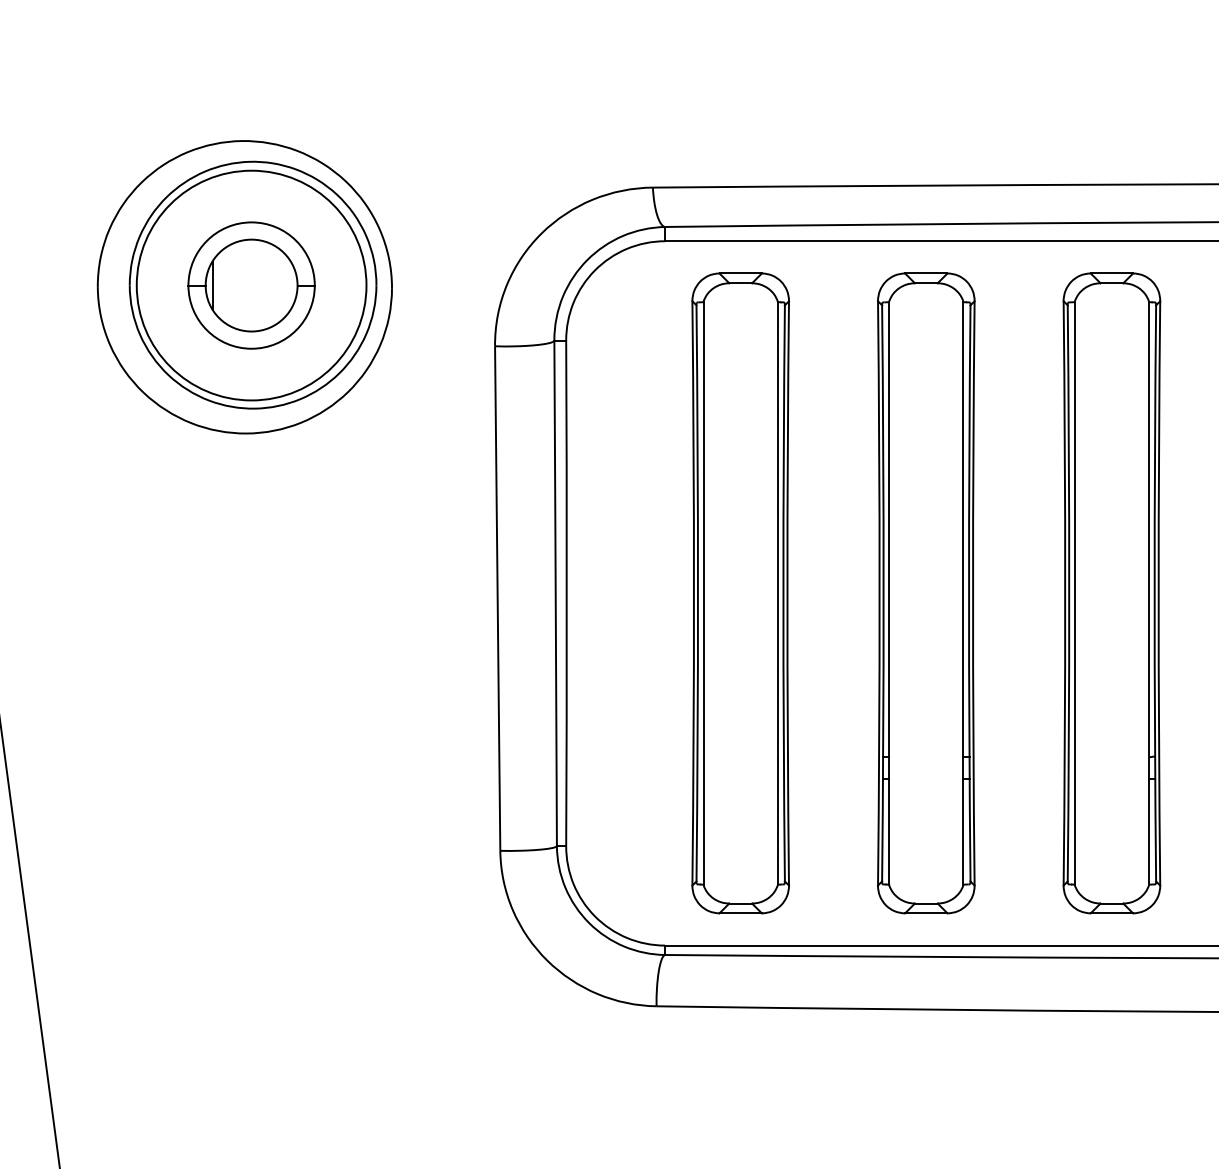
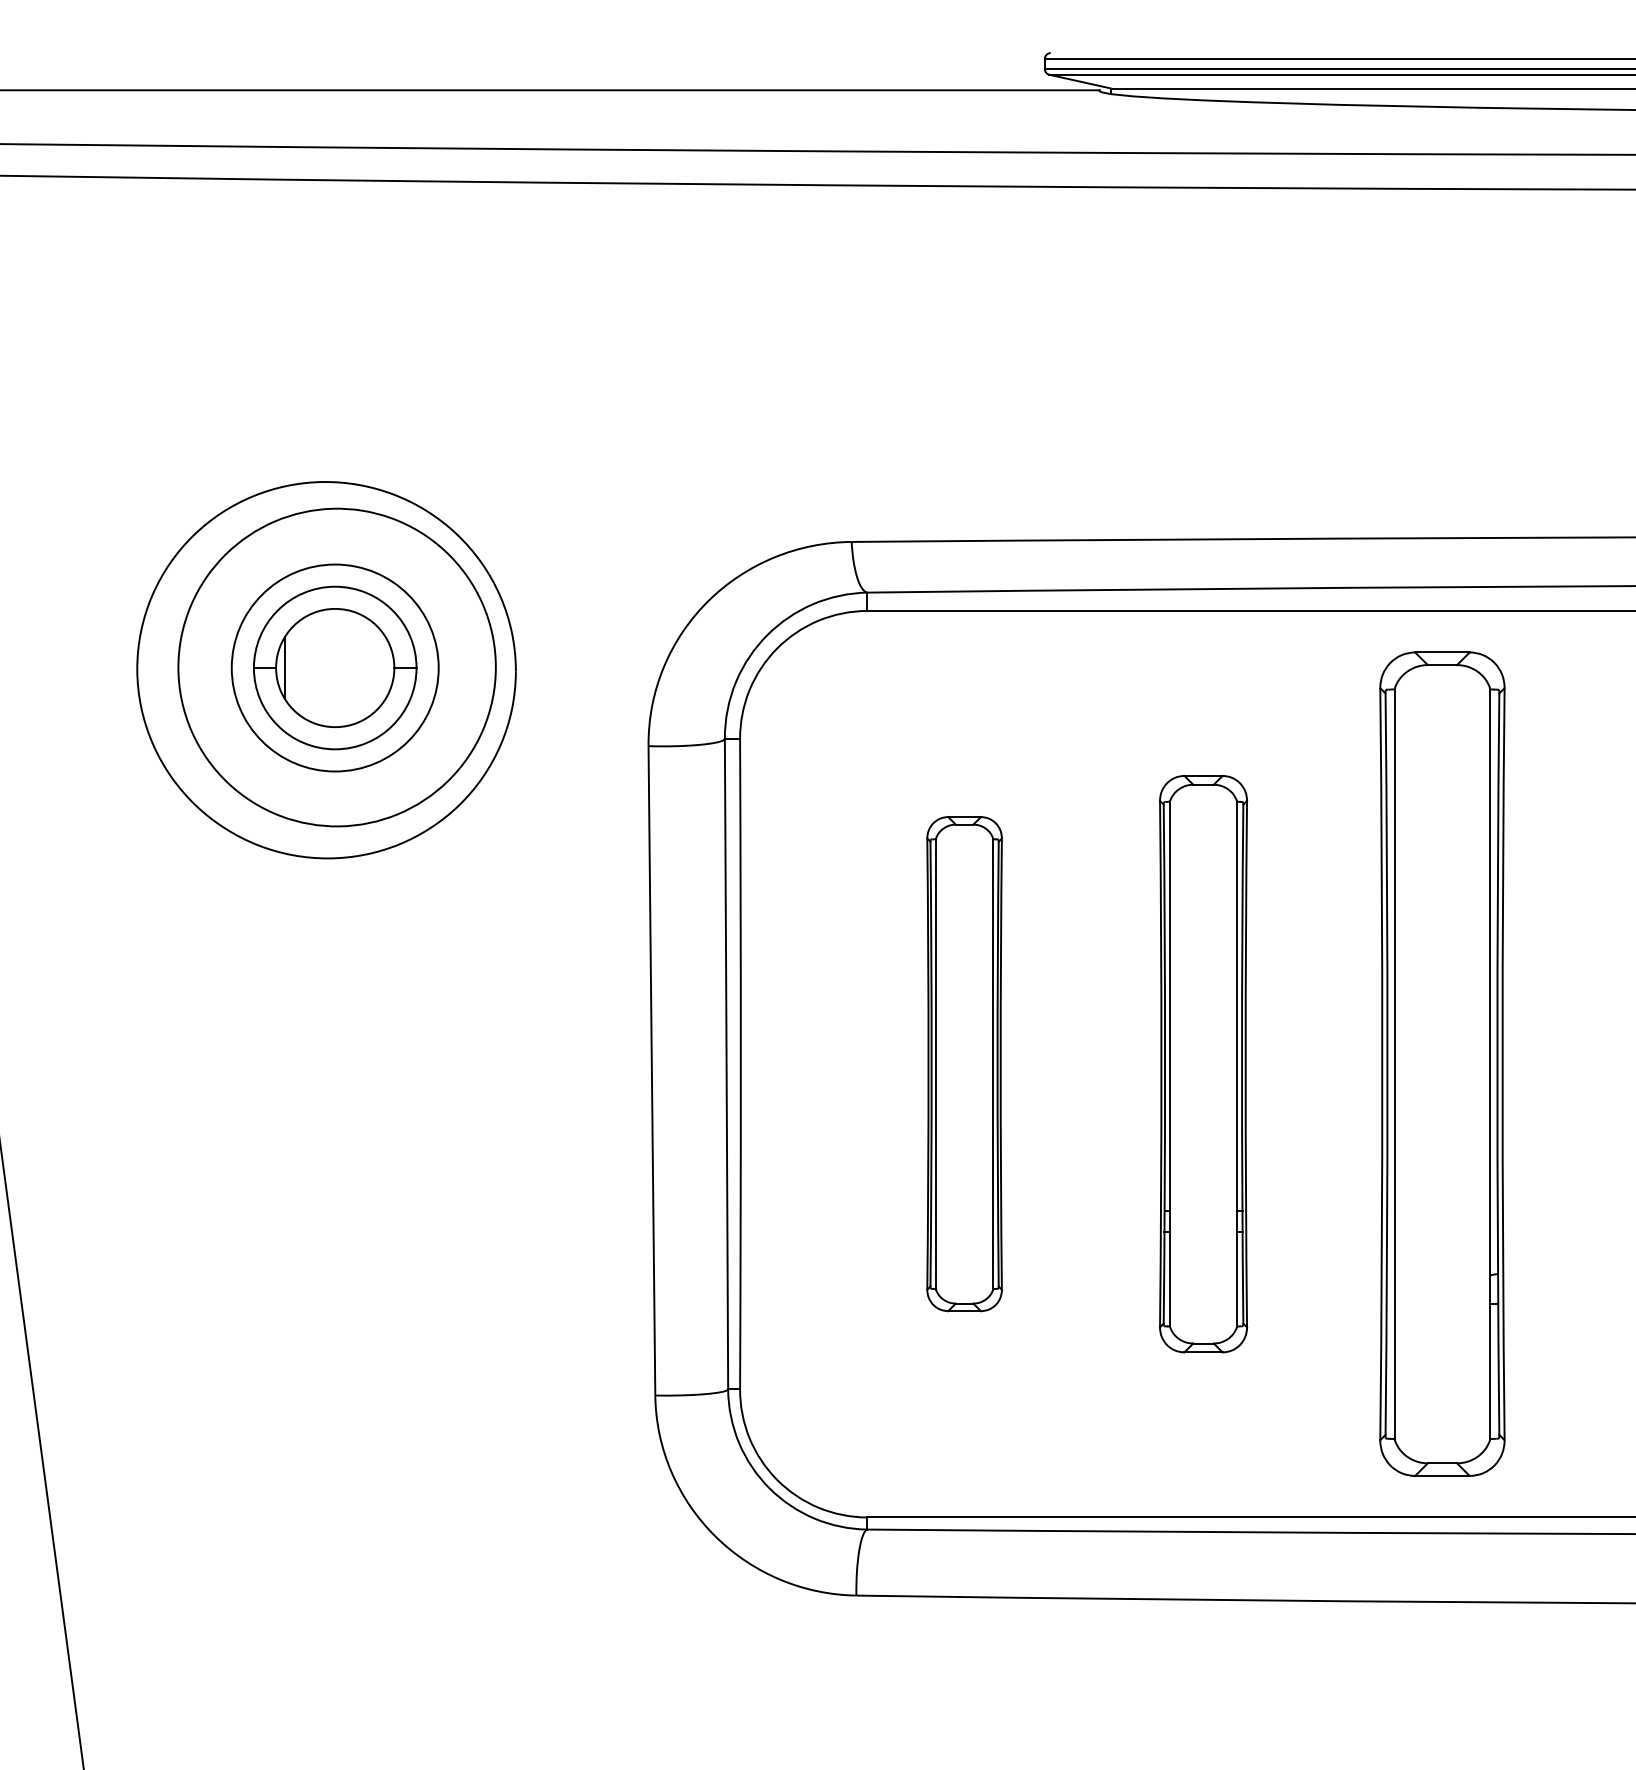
circle: (251, 285) -> (335, 667), size x0.7
part: (740, 592) -> (964, 1063), size x0.6
part: (926, 592) -> (1203, 1063), size x0.7

